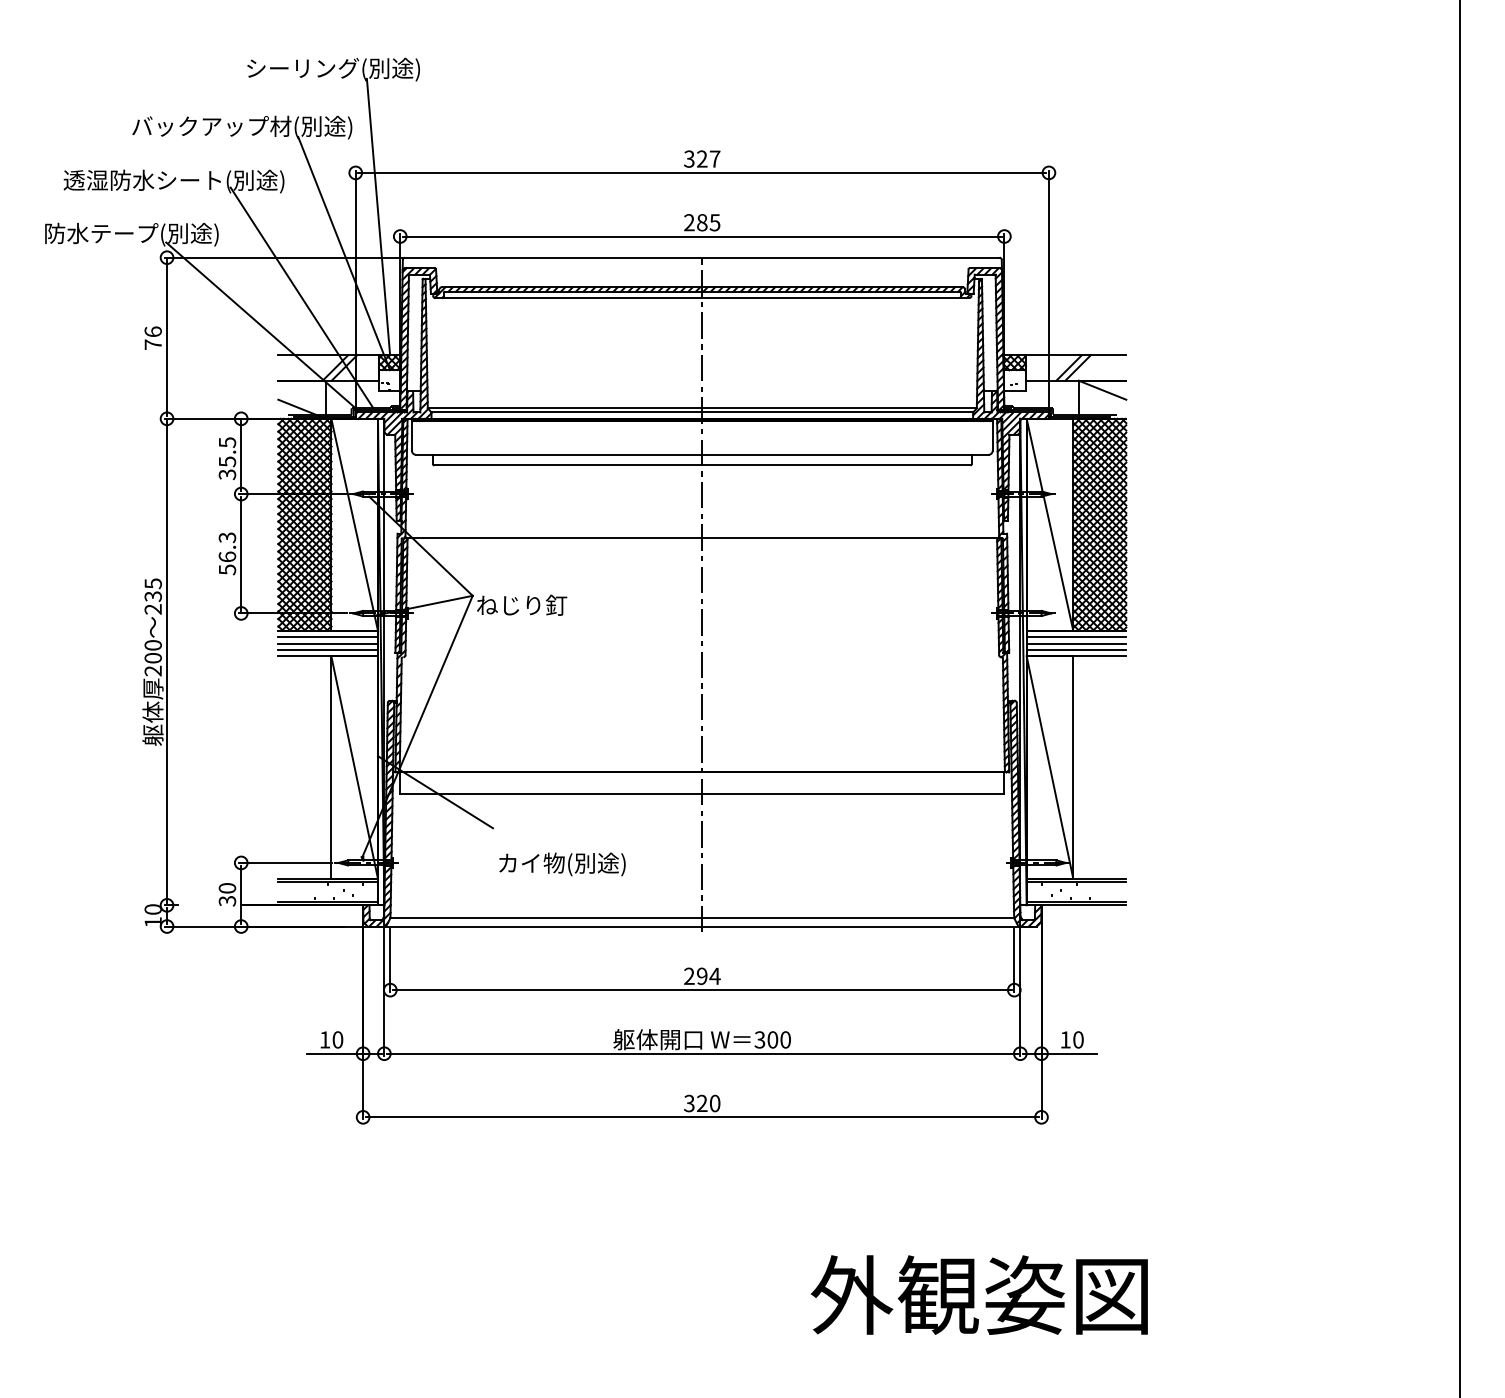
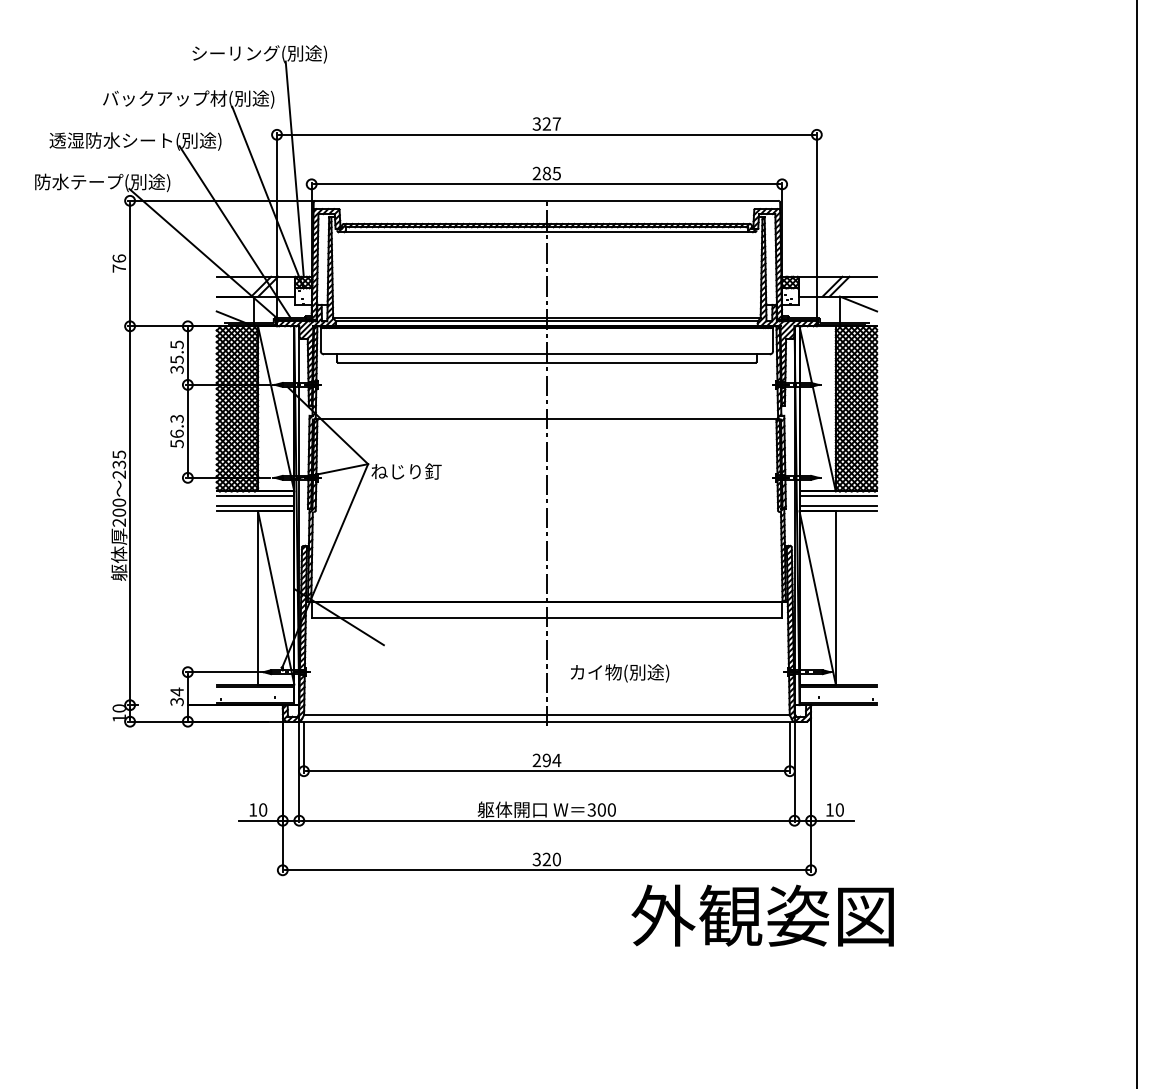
line: (328, 643) -> (255, 501), removed
line: (1076, 643) -> (838, 501), removed
text: (563, 864) -> (620, 673), moved
text: (226, 887) -> (176, 691), 30 -> 34
text: (979, 1294) -> (762, 915), moved

